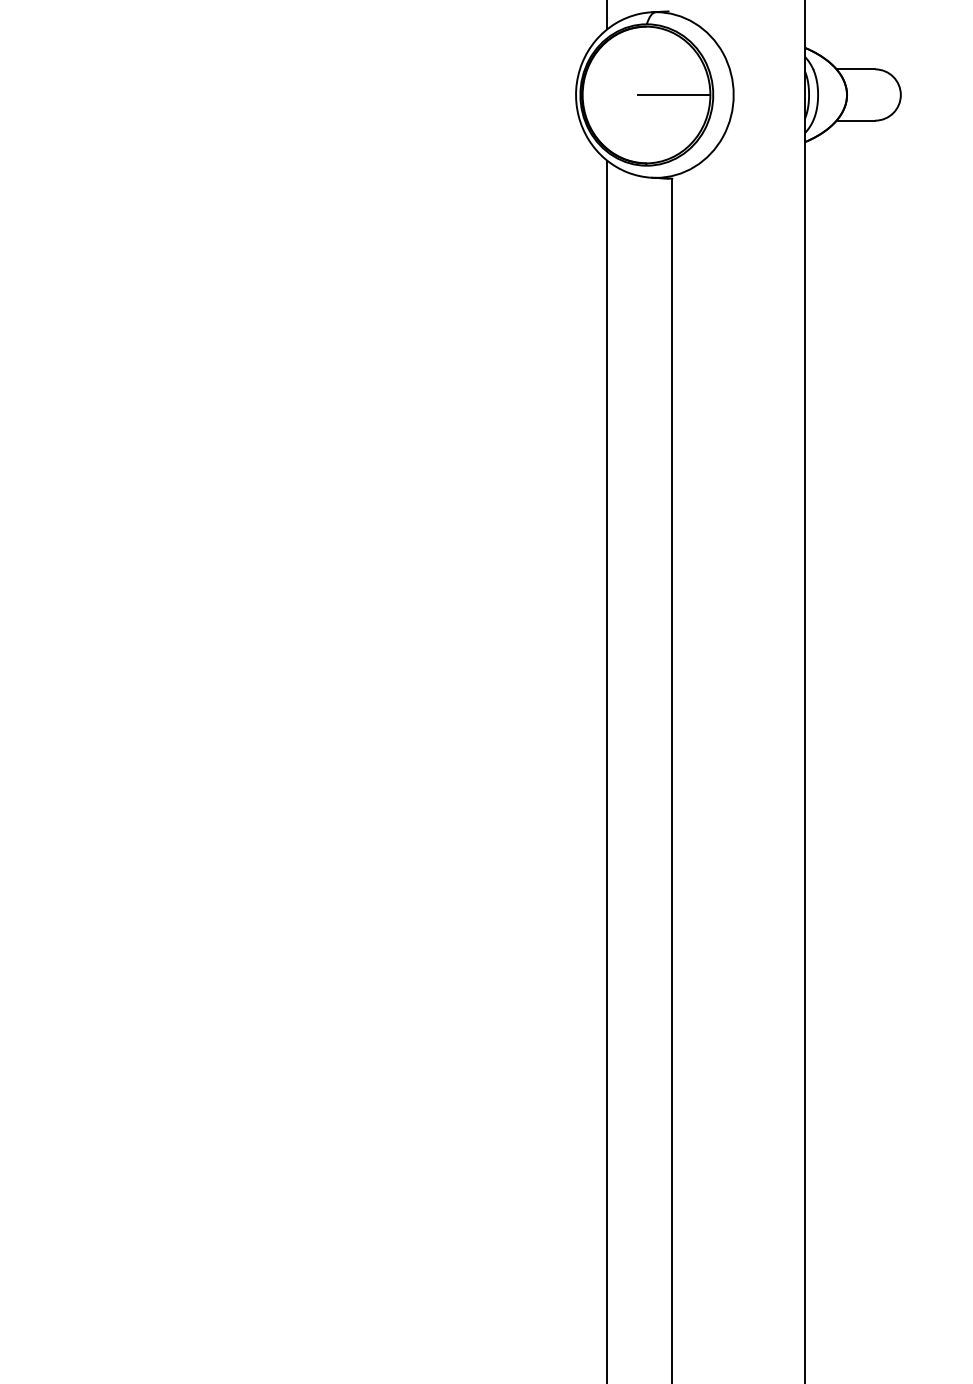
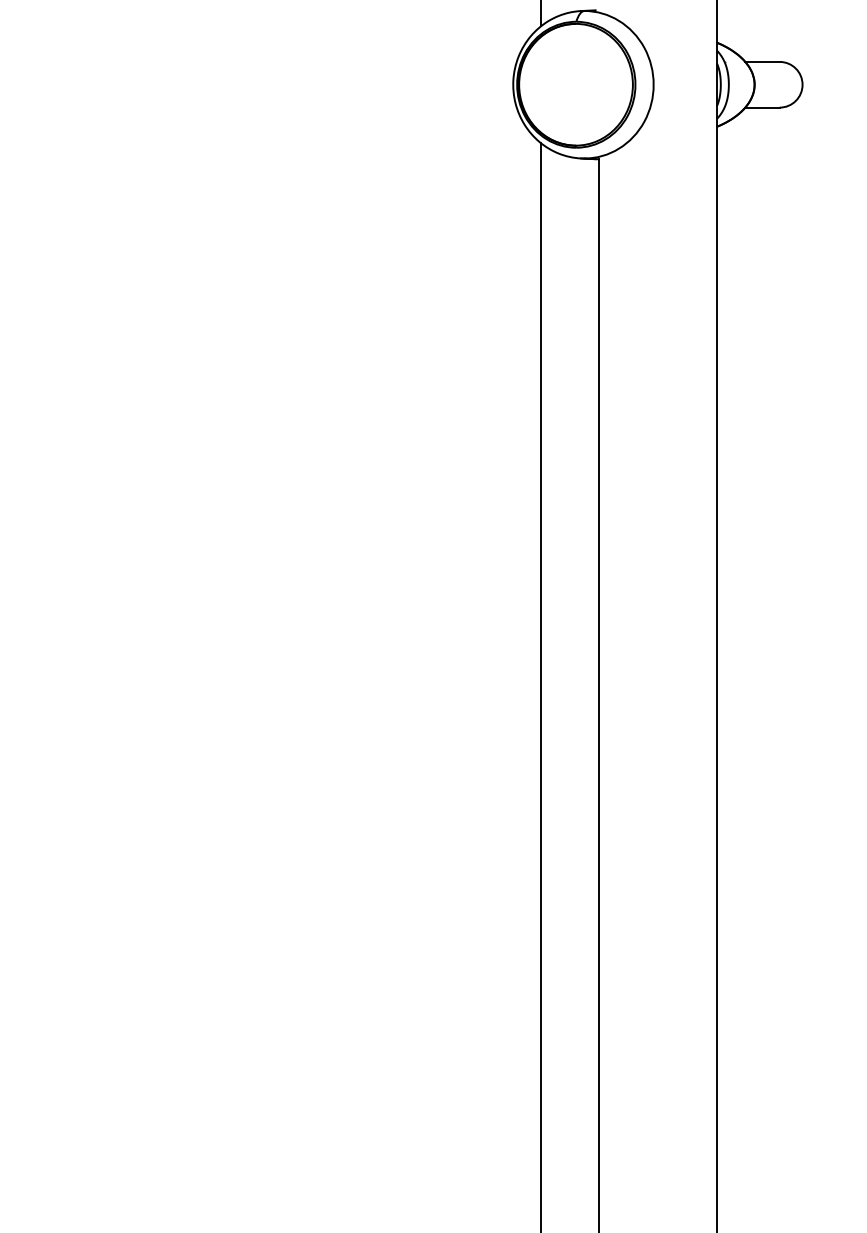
line: (674, 95) -> (600, 85), removed

